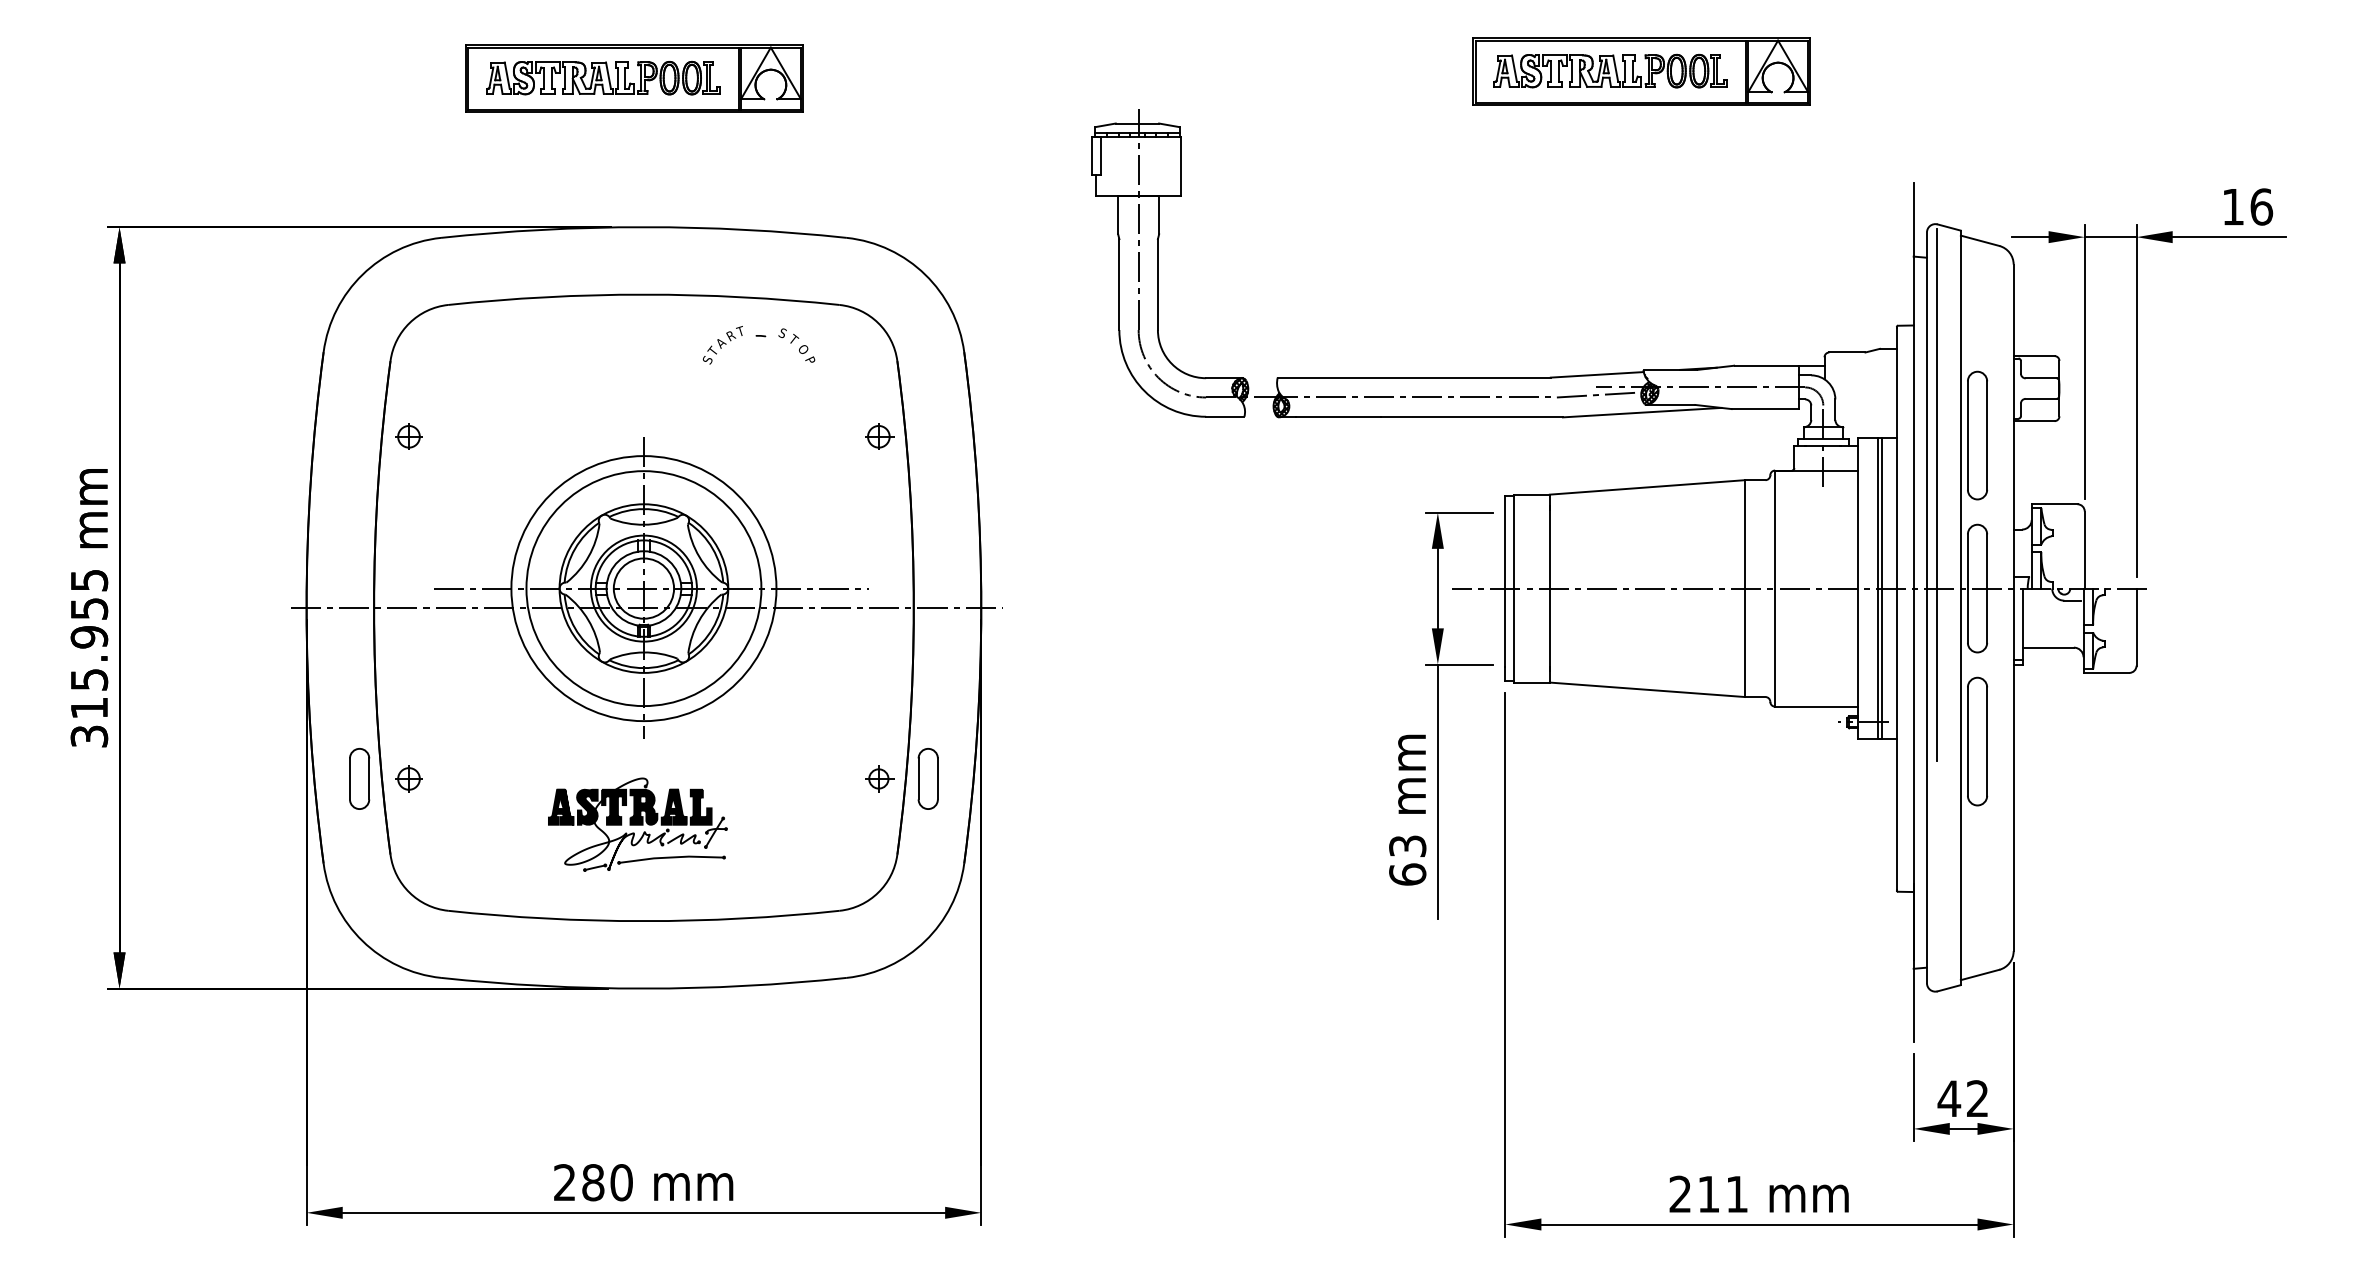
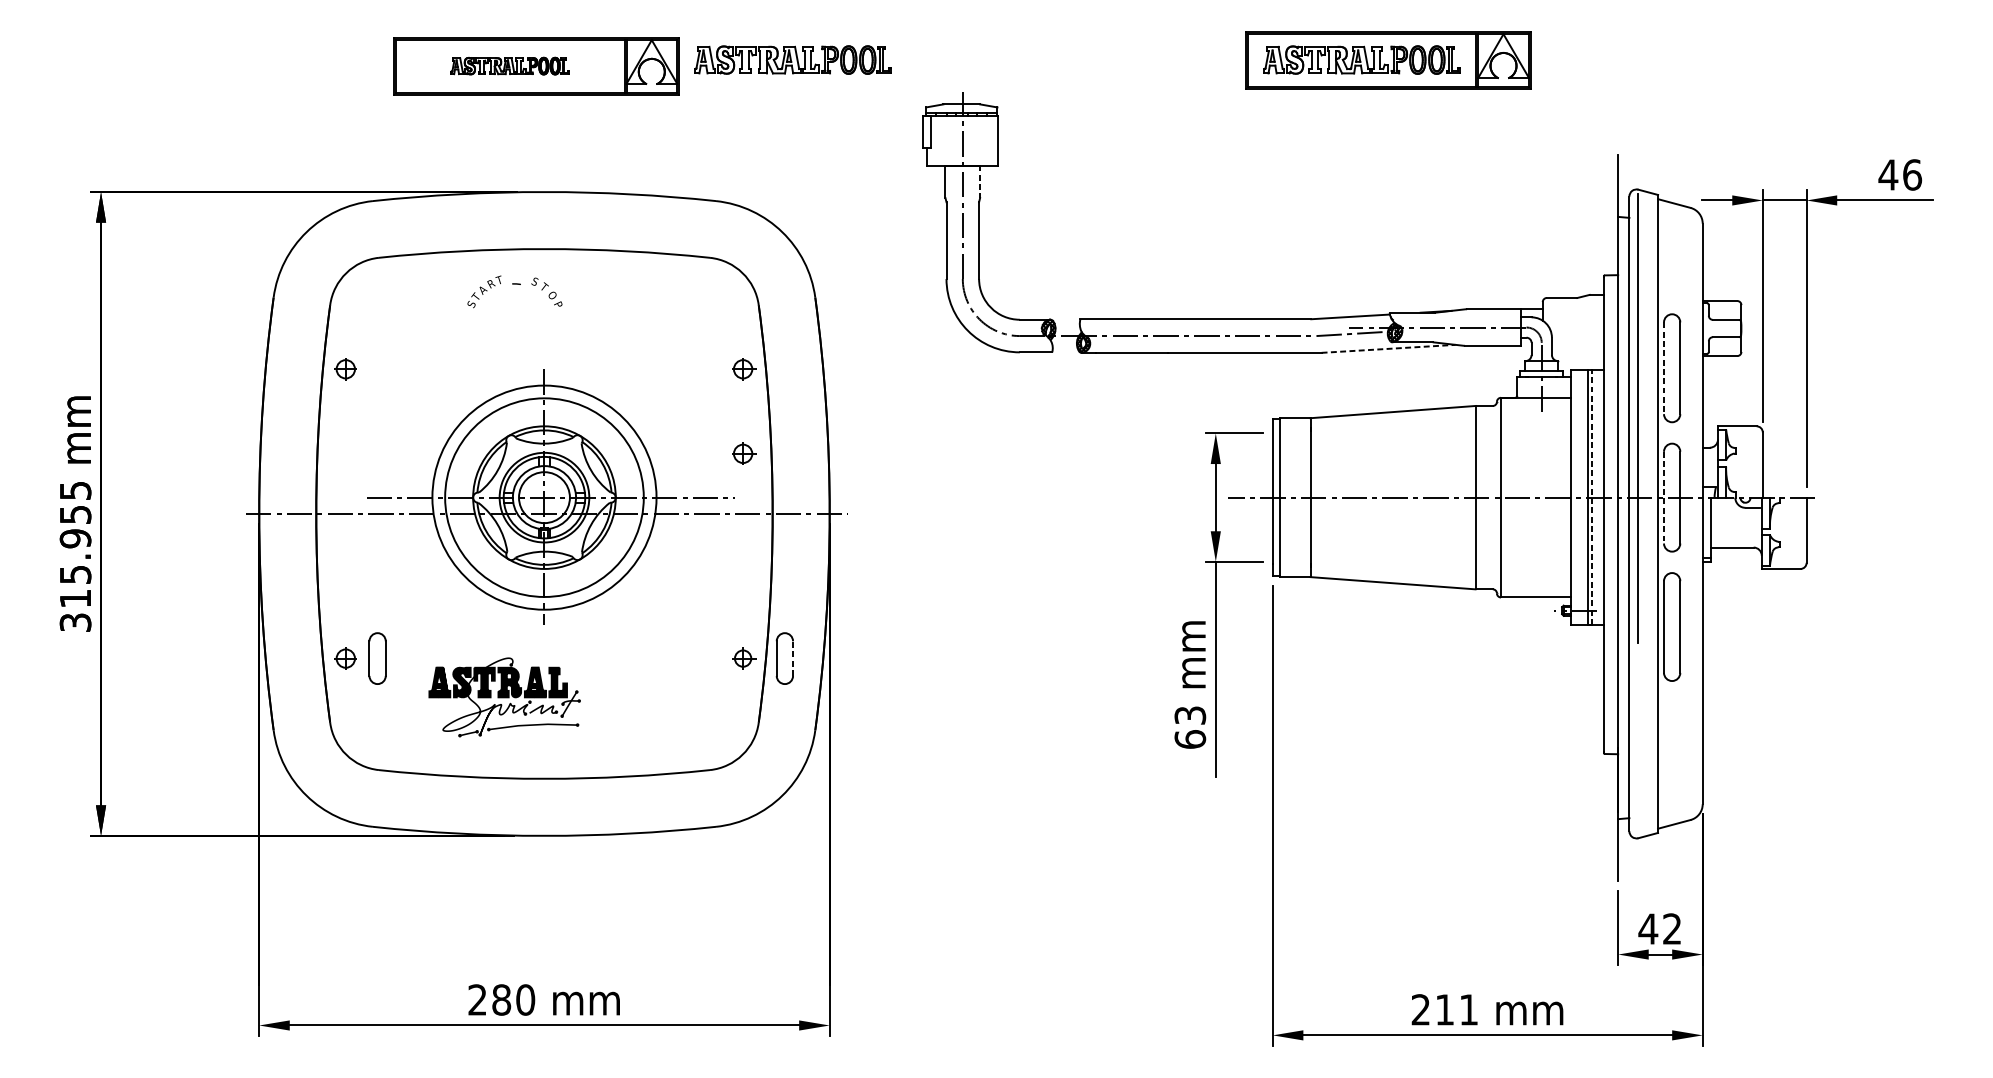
part: (937, 70) -> (792, 59), added
part: (603, 78) -> (510, 66), size x0.6
text: (2232, 207) -> (1887, 175), 16 -> 46
line: (1159, 215) -> (980, 182), solid -> dashed
text: (758, 345) -> (514, 292), moved
line: (1642, 412) -> (1388, 348), solid -> dashed
line: (1967, 436) -> (1663, 369), solid -> dashed
part: (879, 536) -> (743, 453), added
line: (1882, 588) -> (1591, 497), solid -> dashed
line: (1967, 589) -> (1663, 498), solid -> dashed
part: (359, 778) -> (377, 658), moved
line: (937, 778) -> (792, 658), solid -> dashed
part: (637, 824) -> (504, 697), moved

